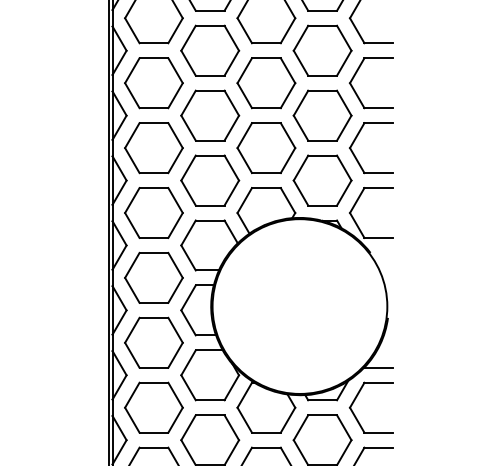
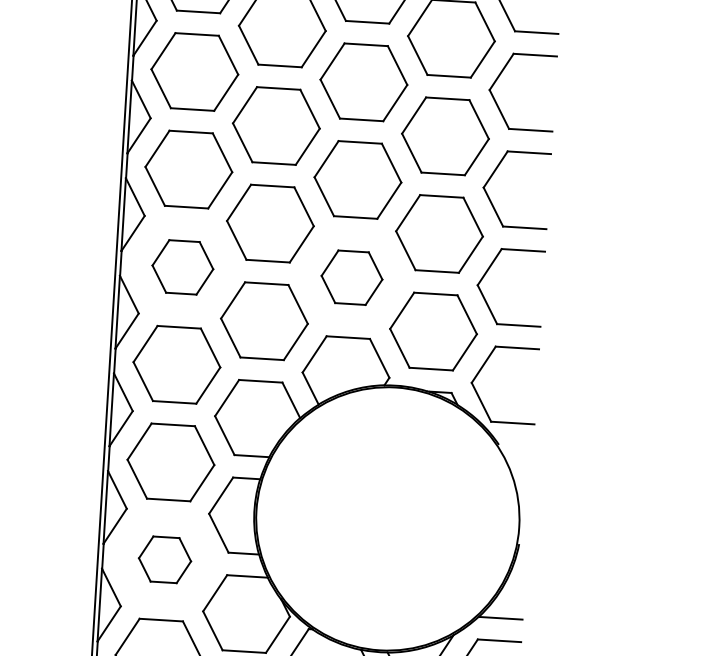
part: (153, 148) -> (182, 267), size x0.7
part: (266, 148) -> (352, 278), size x0.7
part: (153, 342) -> (164, 559), size x0.6

